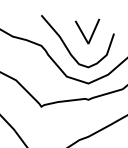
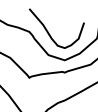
line: (84, 33) -> (61, 22), removed

